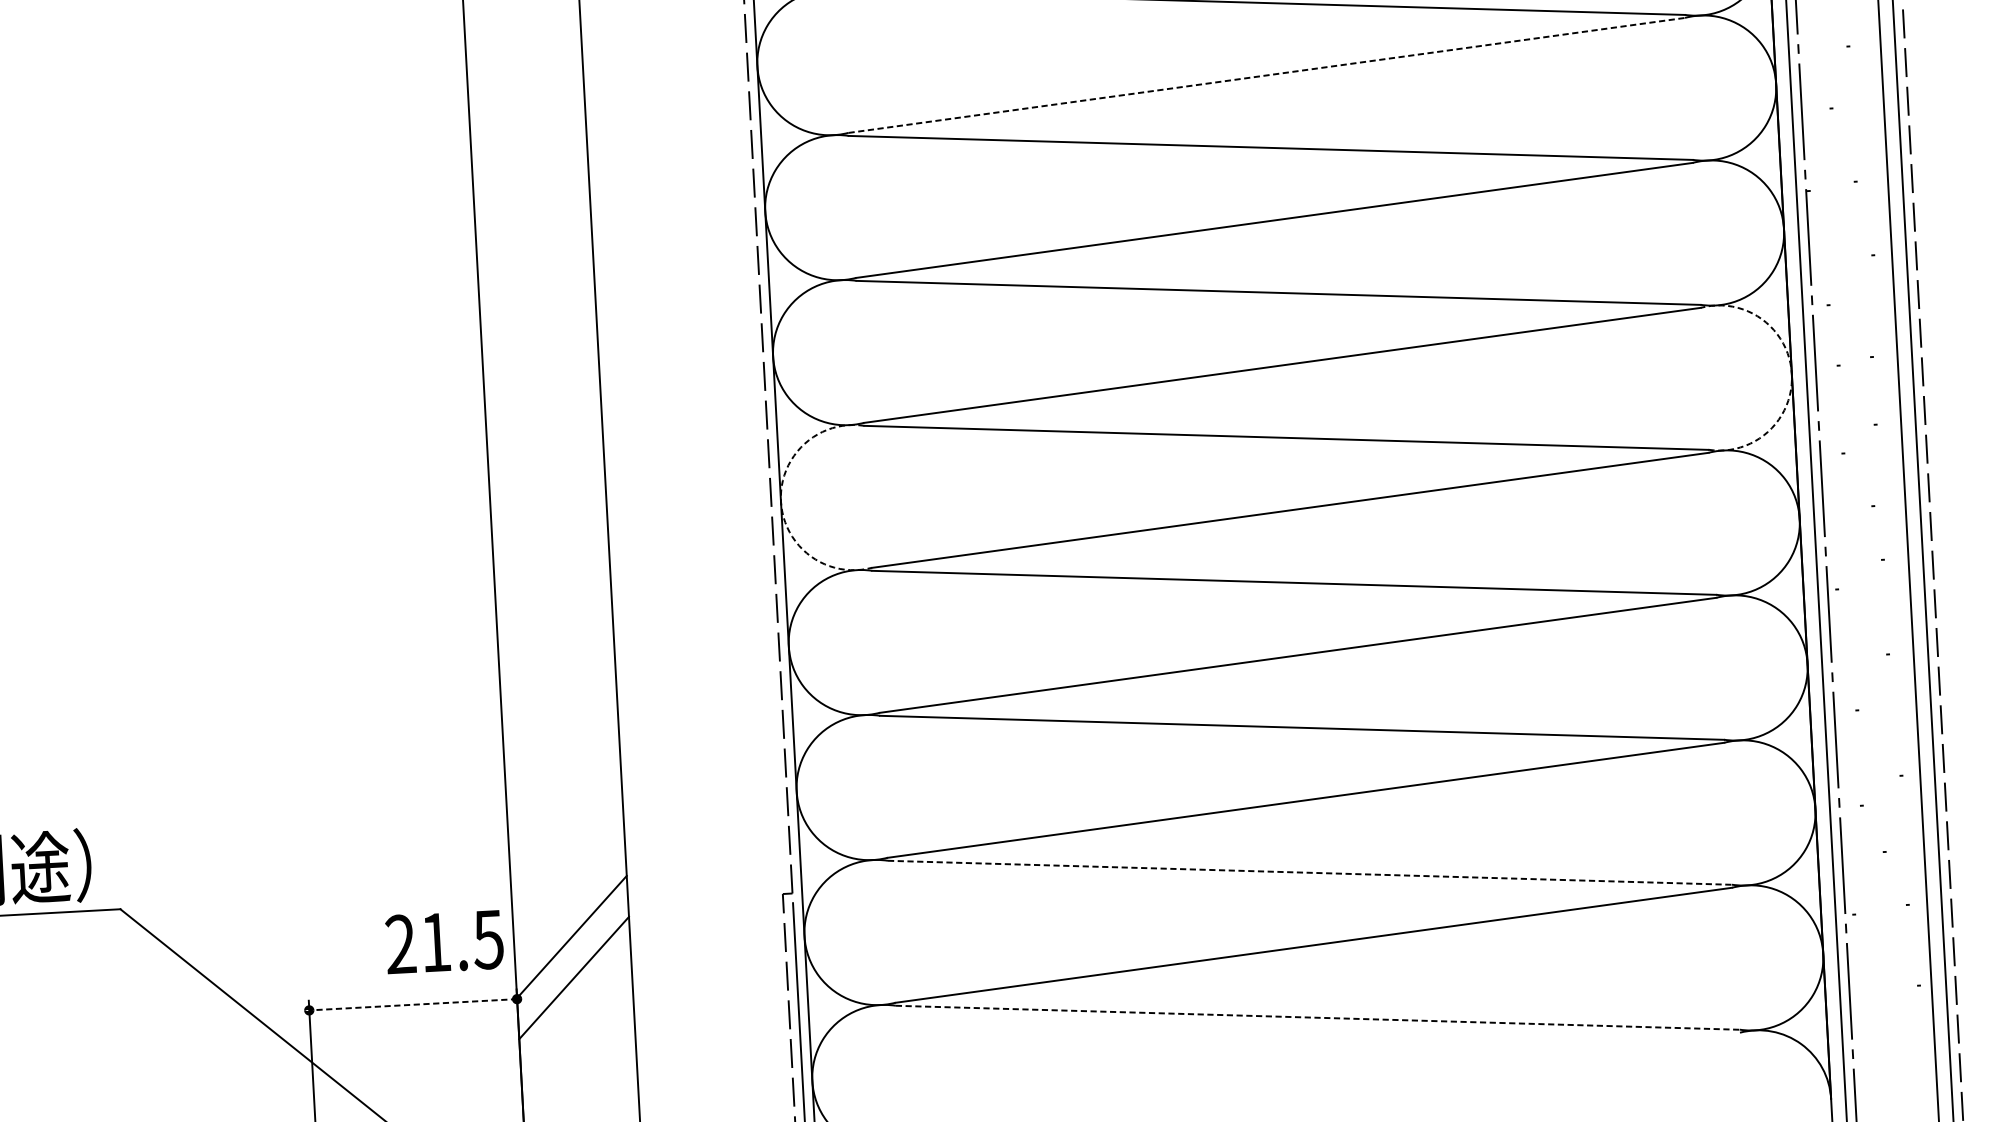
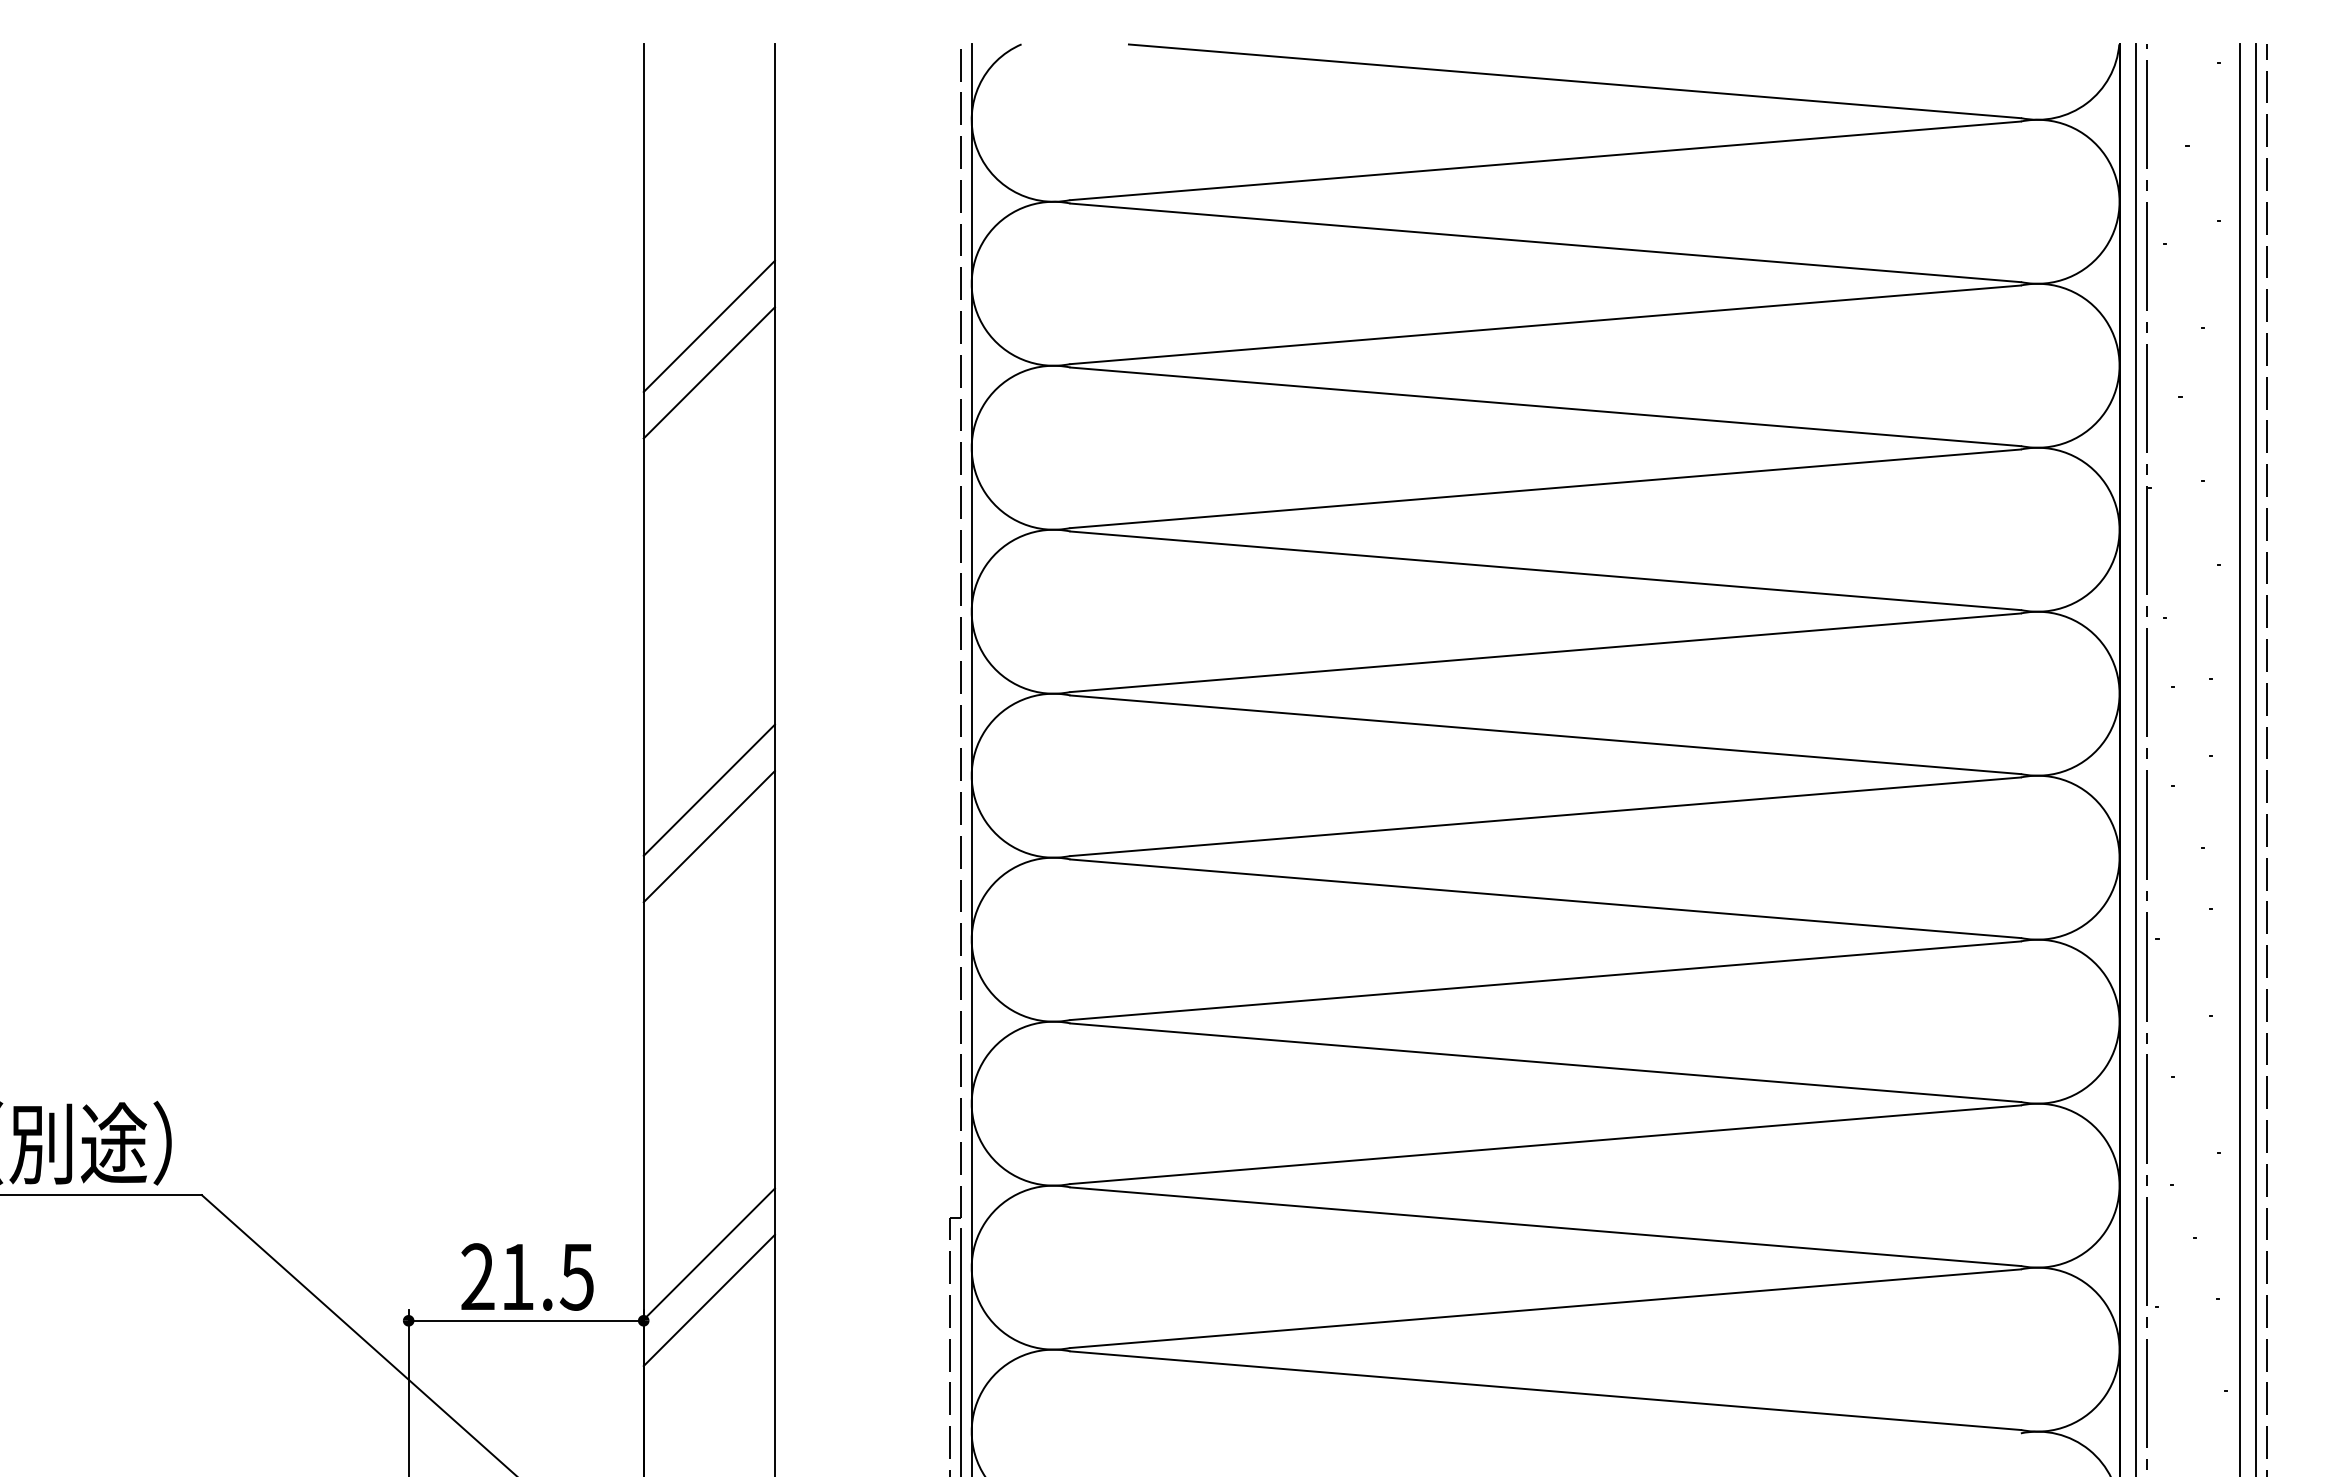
line: (1266, 75) -> (1545, 324), dashed -> solid
line: (526, 116) -> (708, 326), added
line: (528, 157) -> (708, 372), added
arc: (1791, 373) -> (2119, 693), dashed -> solid
arc: (780, 501) -> (971, 775), dashed -> solid
line: (548, 526) -> (708, 789), added
line: (551, 567) -> (708, 836), added
line: (1309, 872) -> (1545, 1226), dashed -> solid
text: (444, 941) -> (527, 1276), moved
line: (413, 1004) -> (526, 1320), dashed -> solid
line: (1317, 1017) -> (1545, 1390), dashed -> solid

